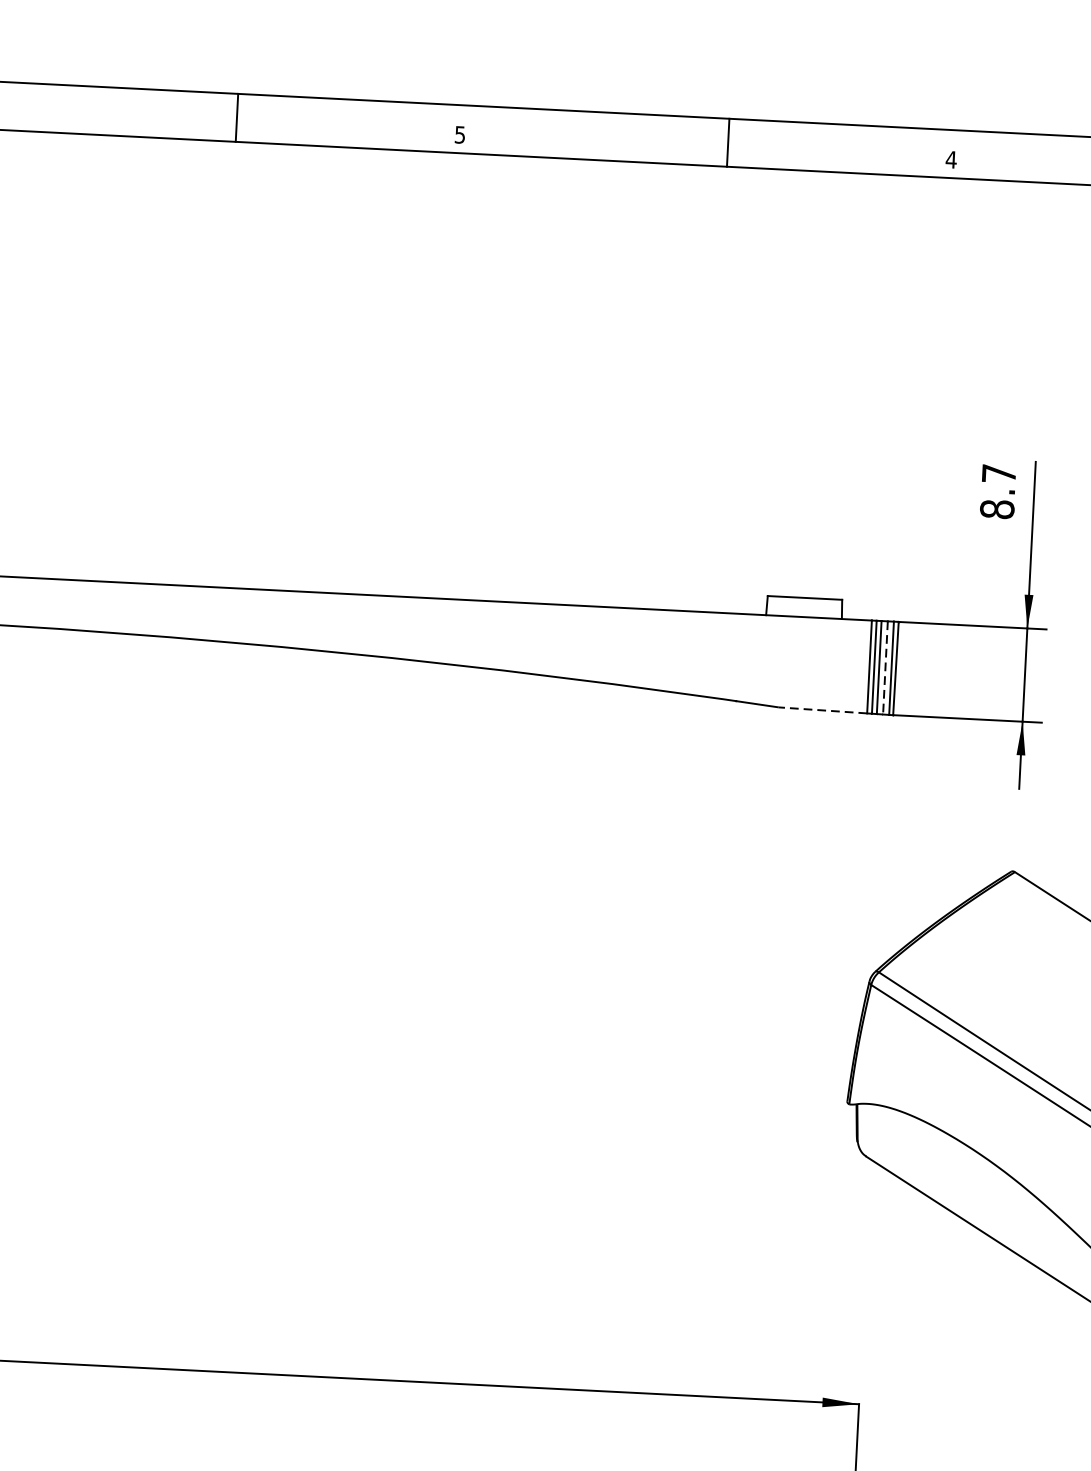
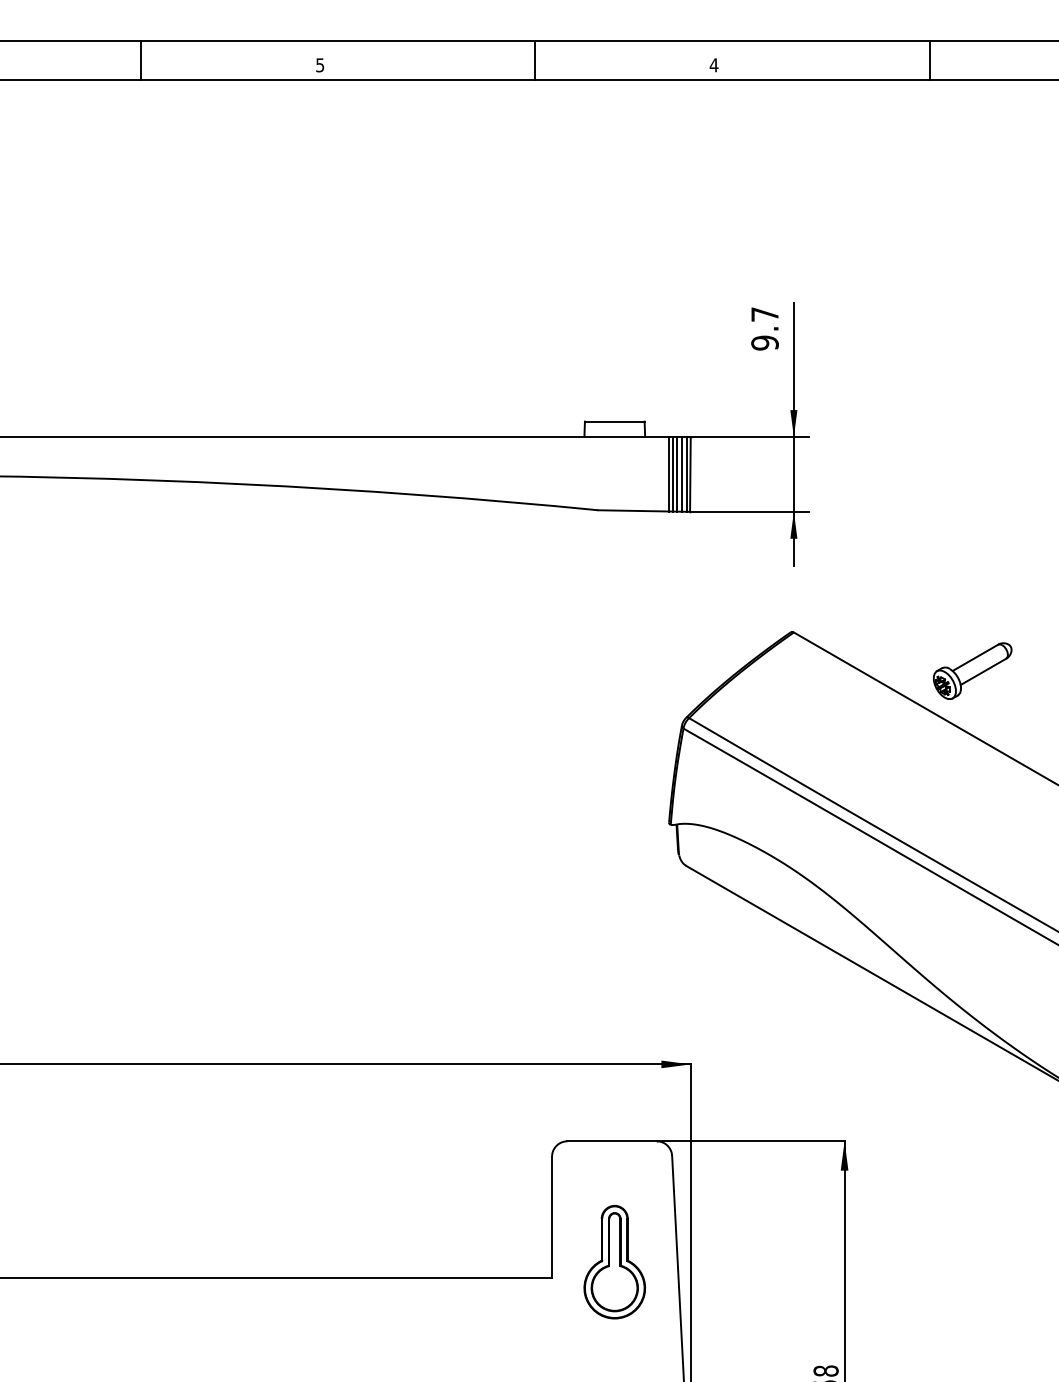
text: (996, 508) -> (764, 342), 8.7 -> 9.7
line: (884, 668) -> (681, 474), dashed -> solid
line: (822, 709) -> (633, 510), dashed -> solid

